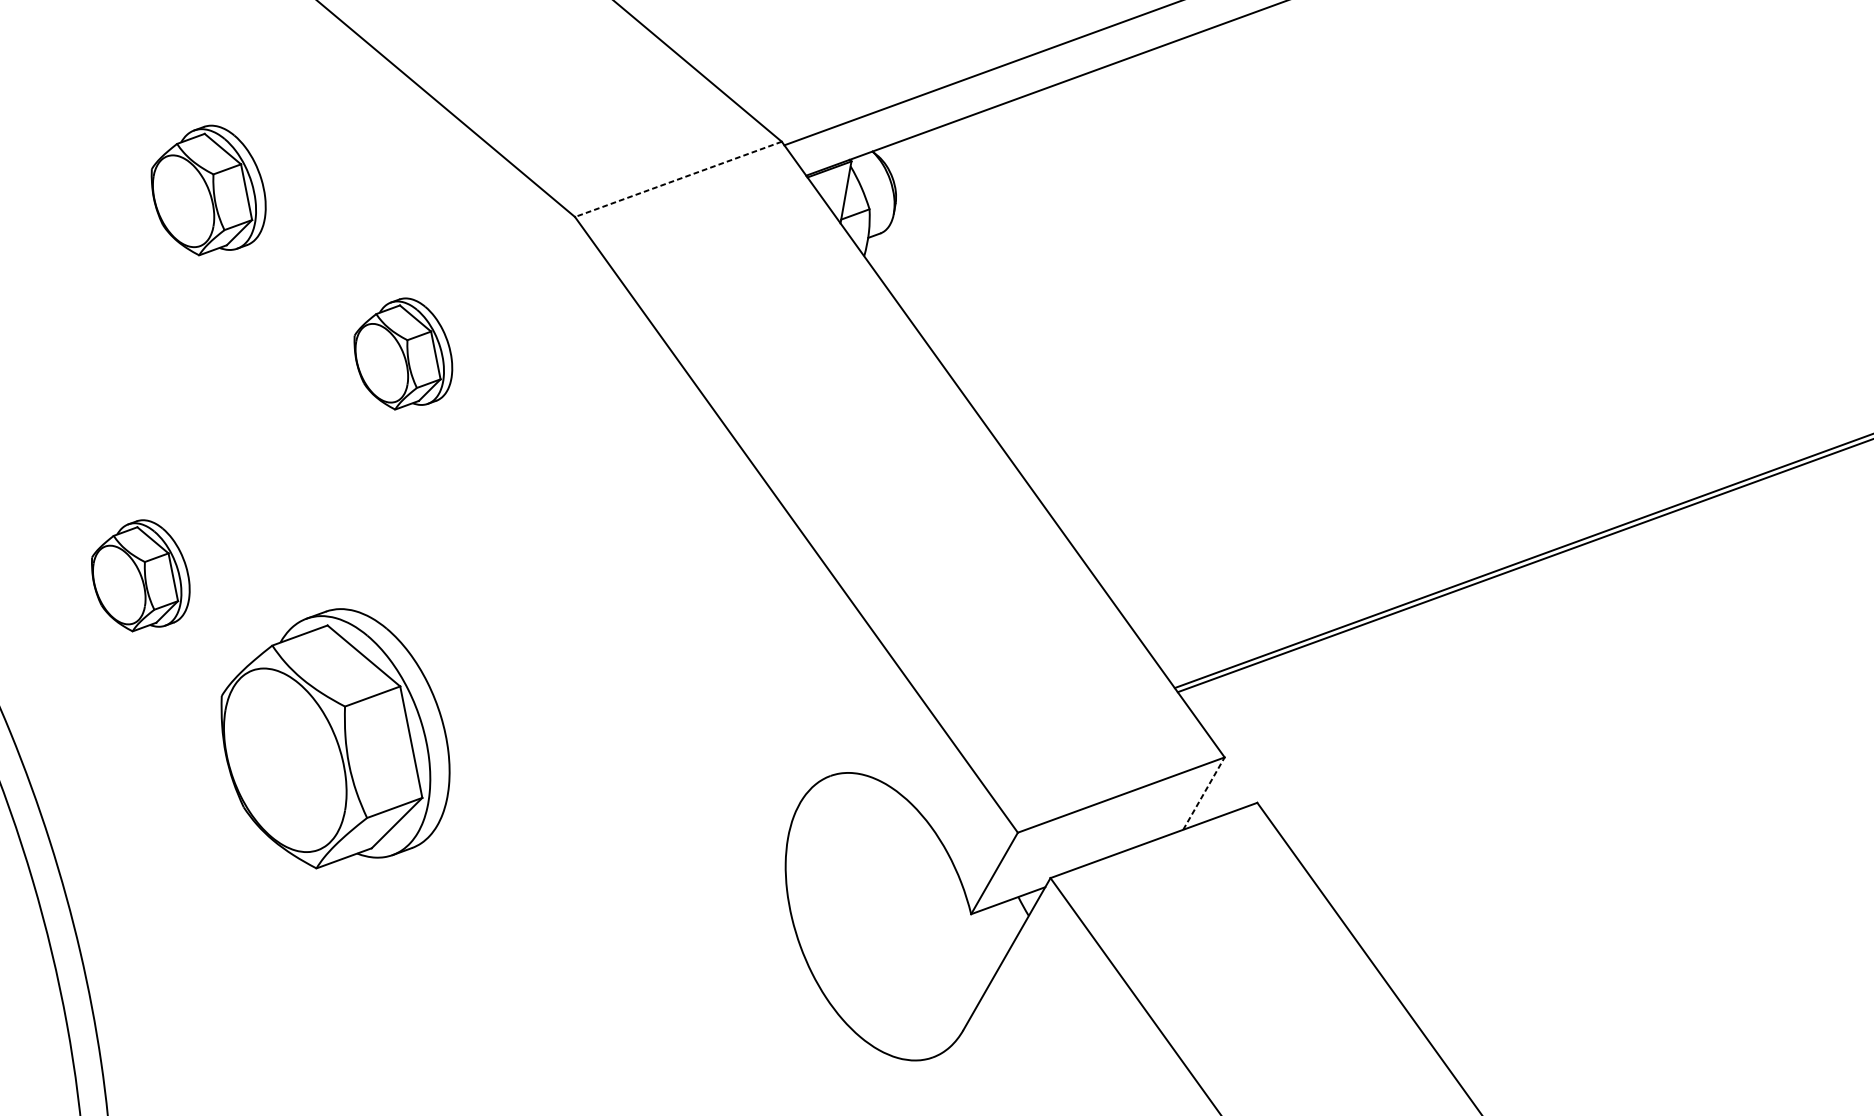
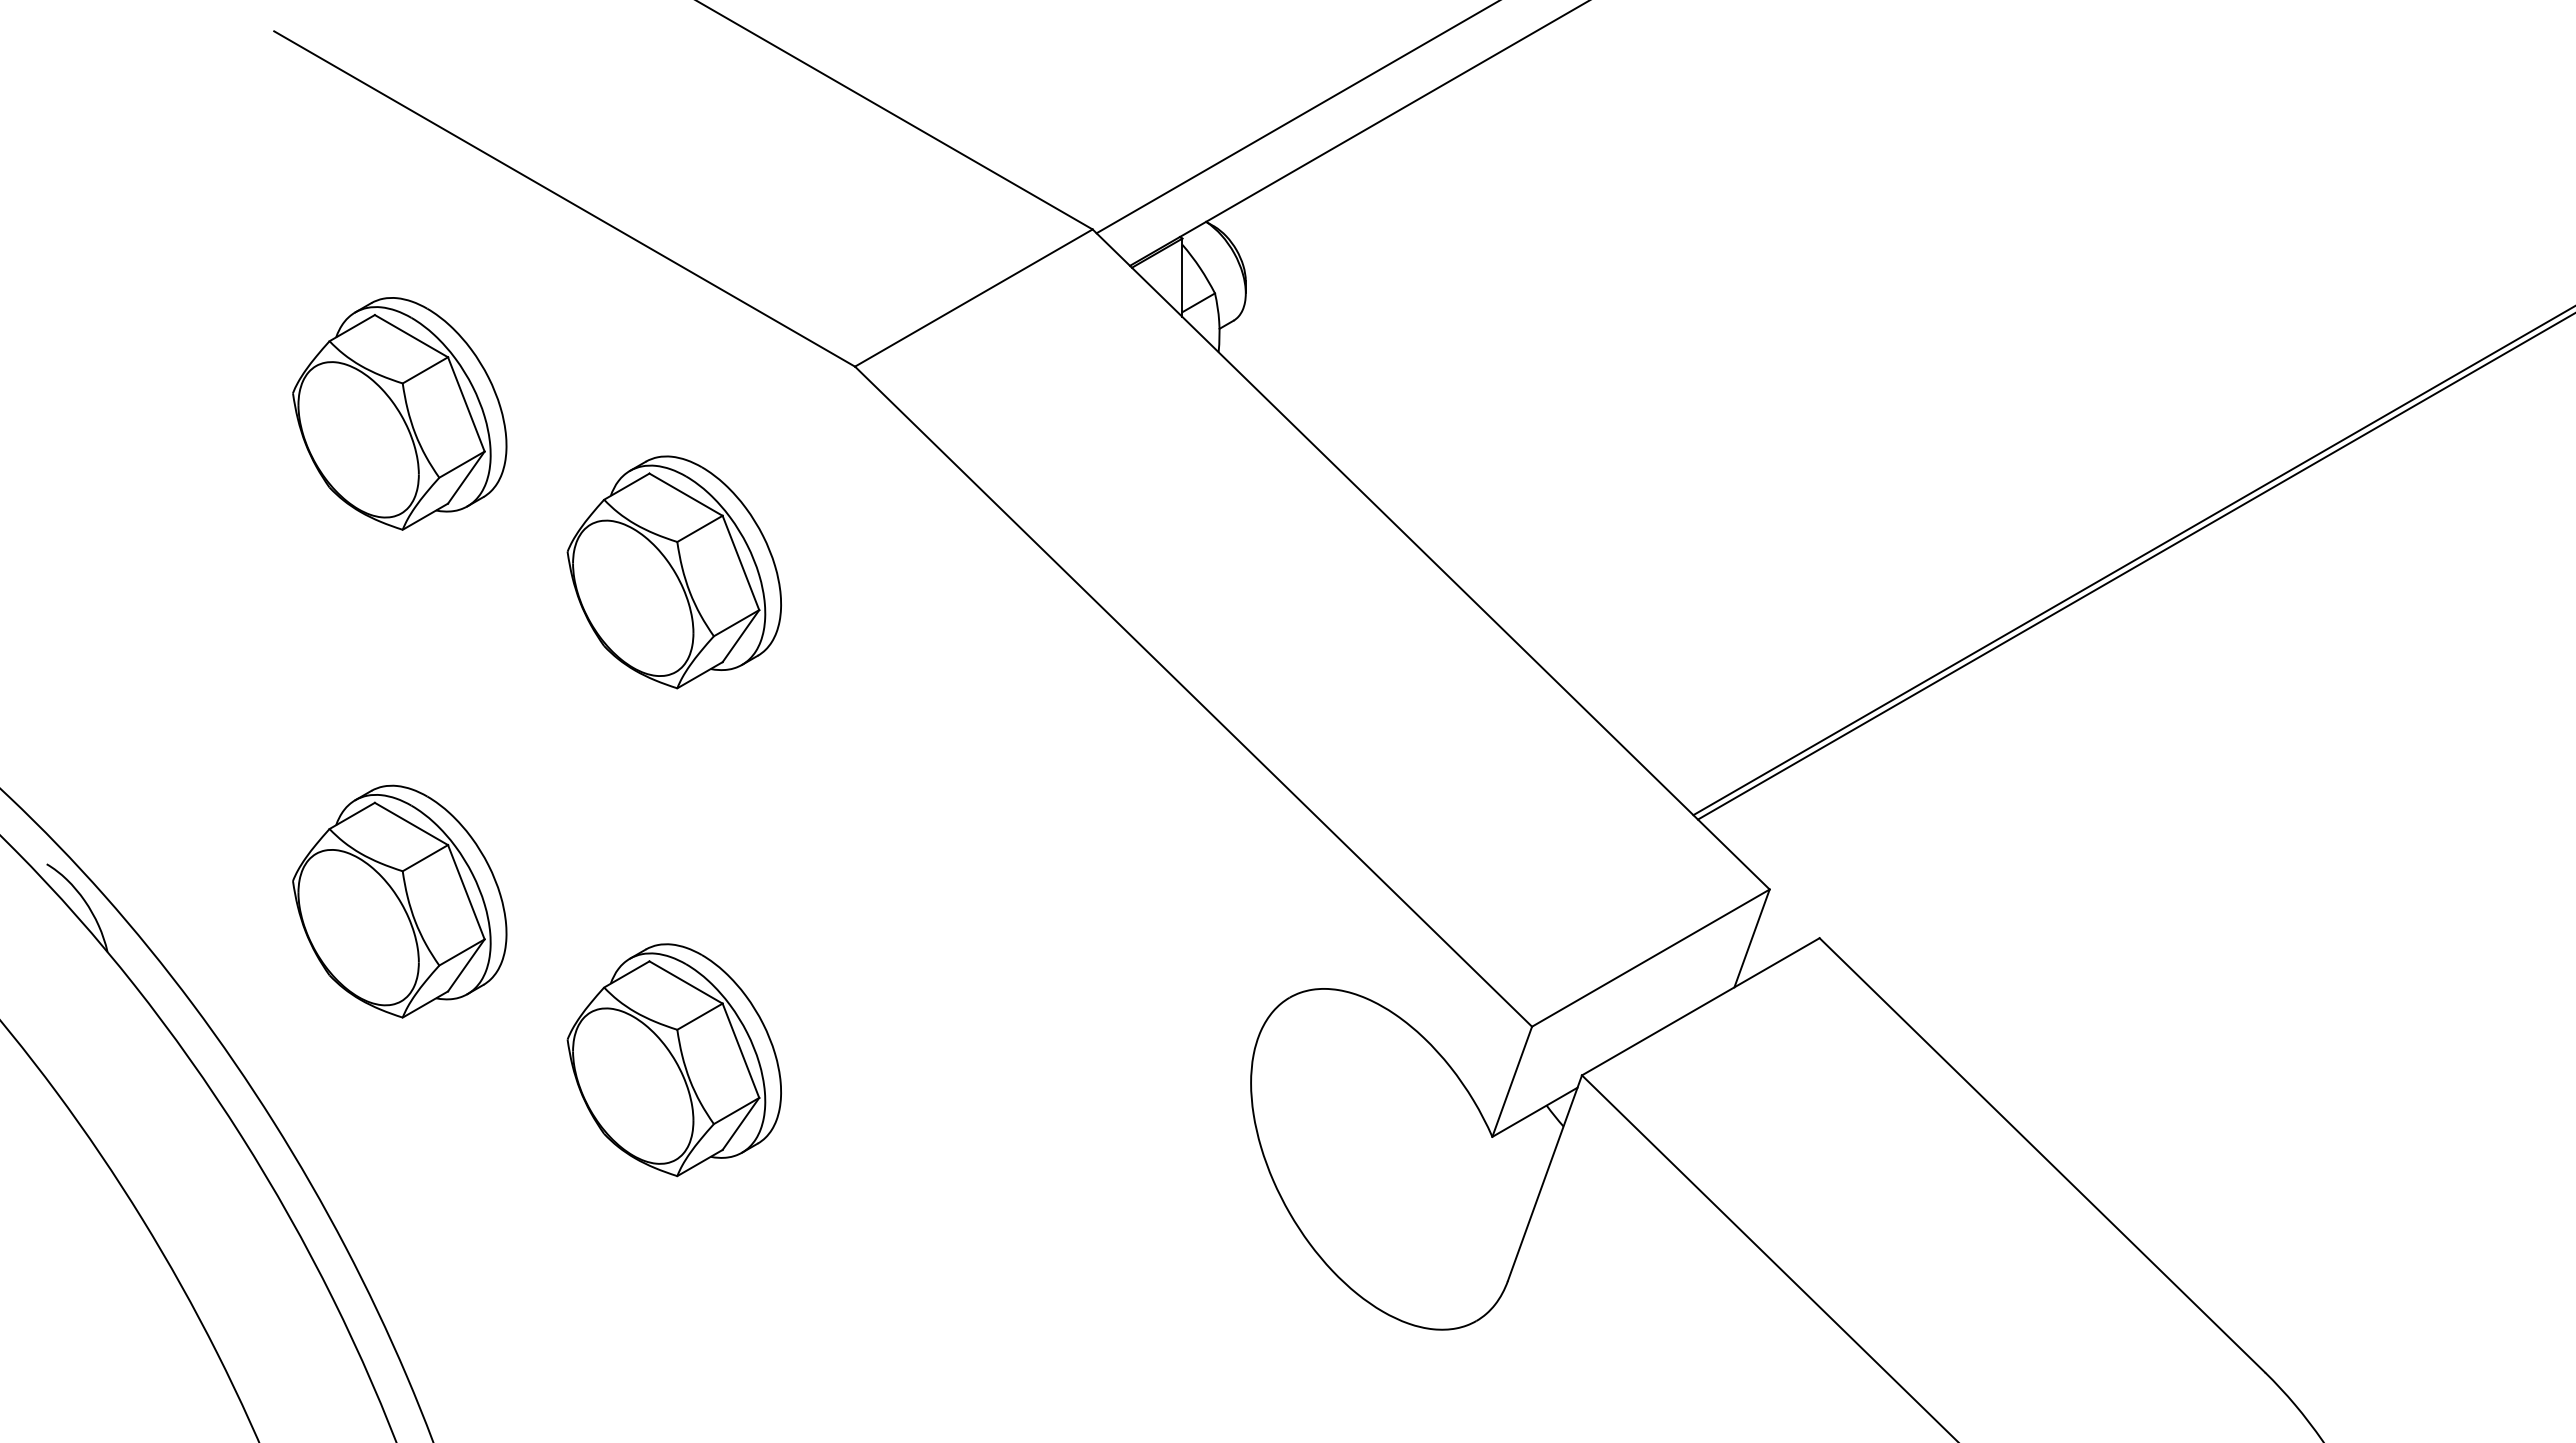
line: (678, 179) -> (973, 298), dashed -> solid
part: (208, 190) -> (399, 413), size x1.43
part: (402, 354) -> (673, 572), size x1.67
part: (140, 576) -> (399, 901), size x1.67
part: (334, 739) -> (673, 1060), size x0.71
line: (1204, 792) -> (1752, 937), dashed -> solid

